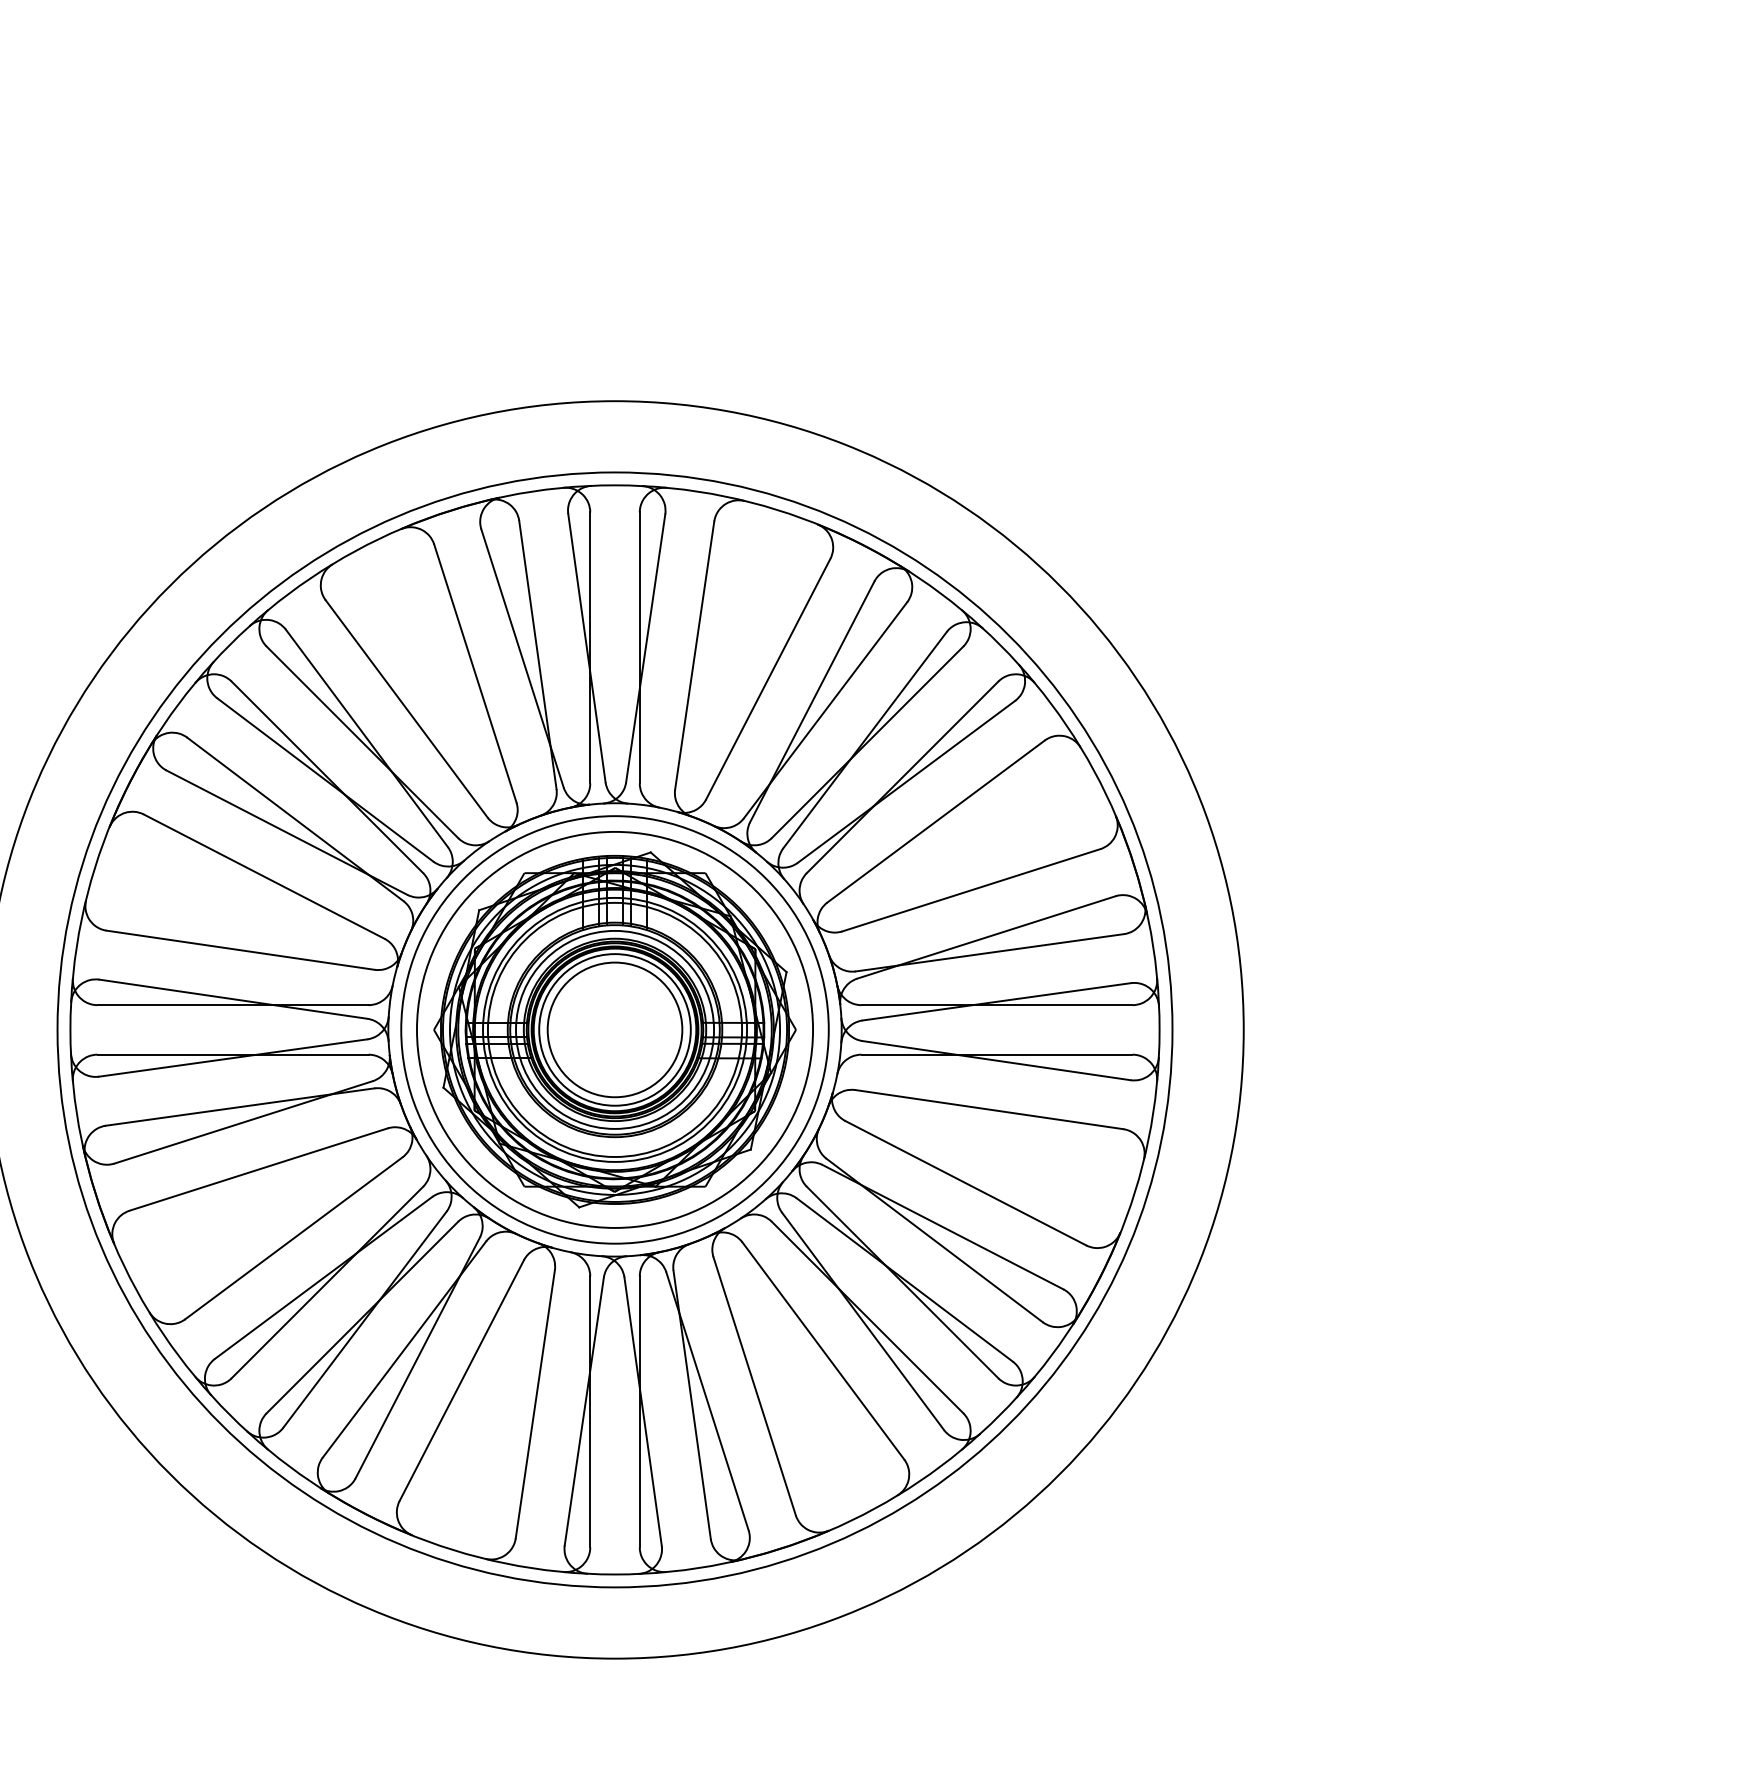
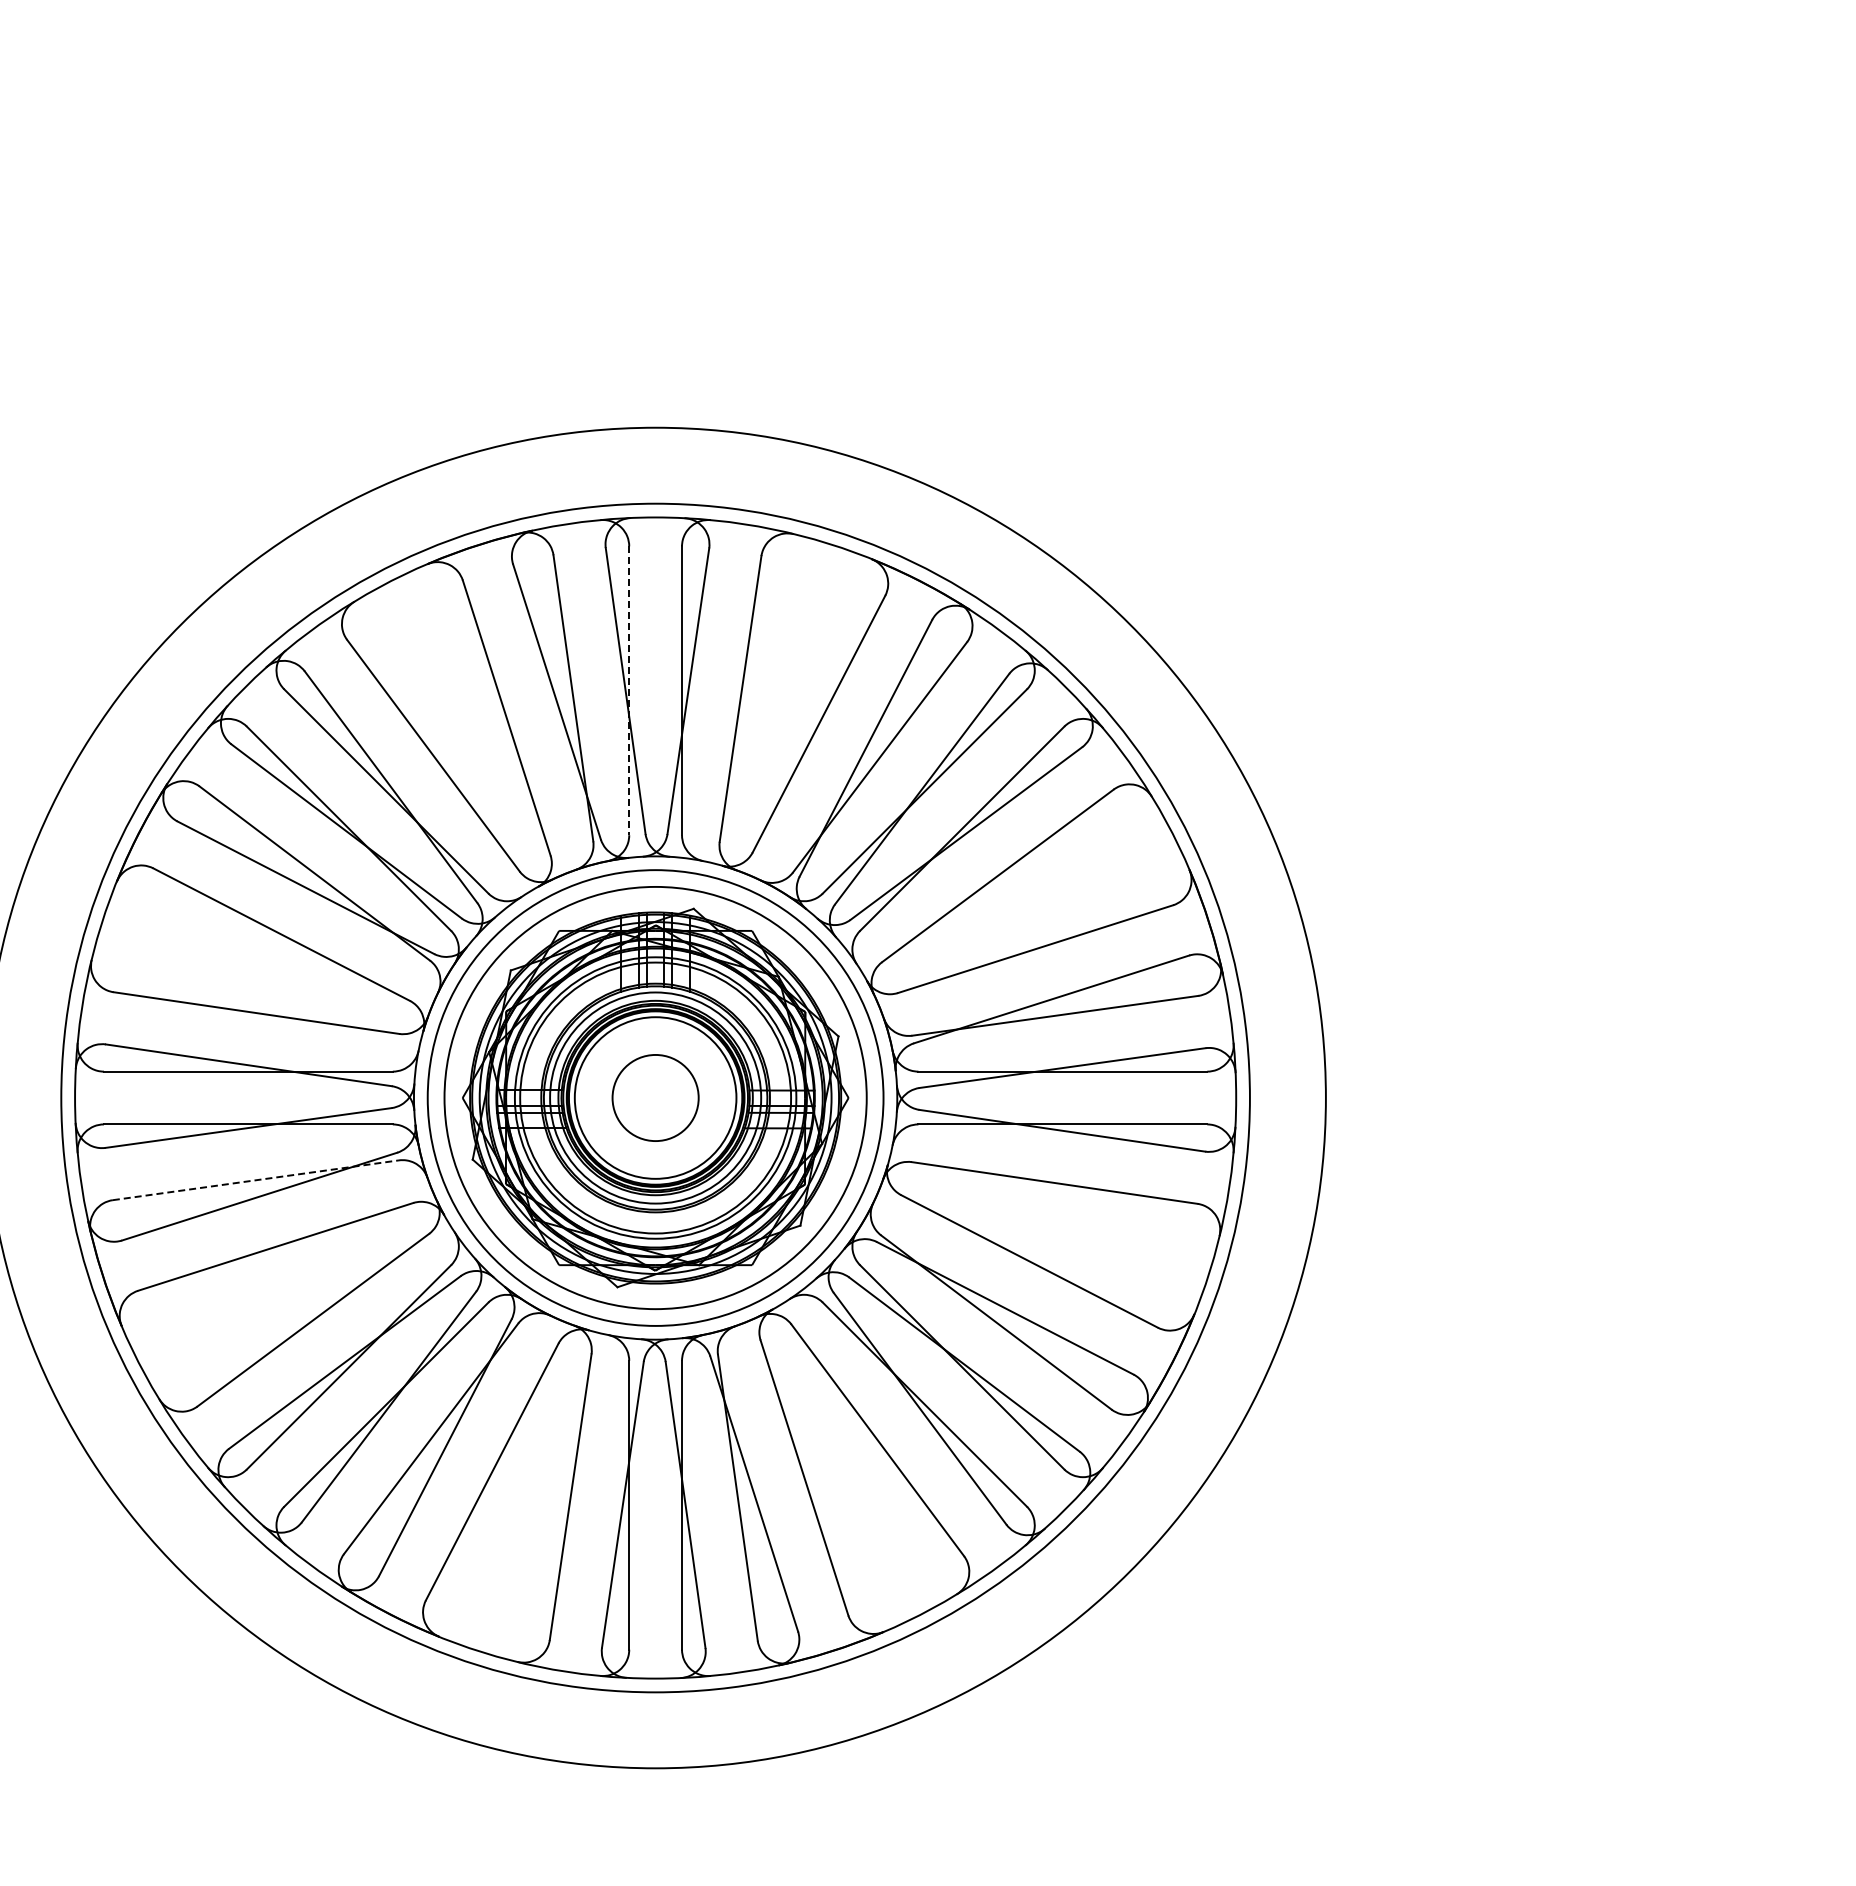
line: (590, 648) -> (629, 691), solid -> dashed
circle: (614, 1029) -> (655, 1097), size x0.6
line: (240, 1107) -> (256, 1180), solid -> dashed

